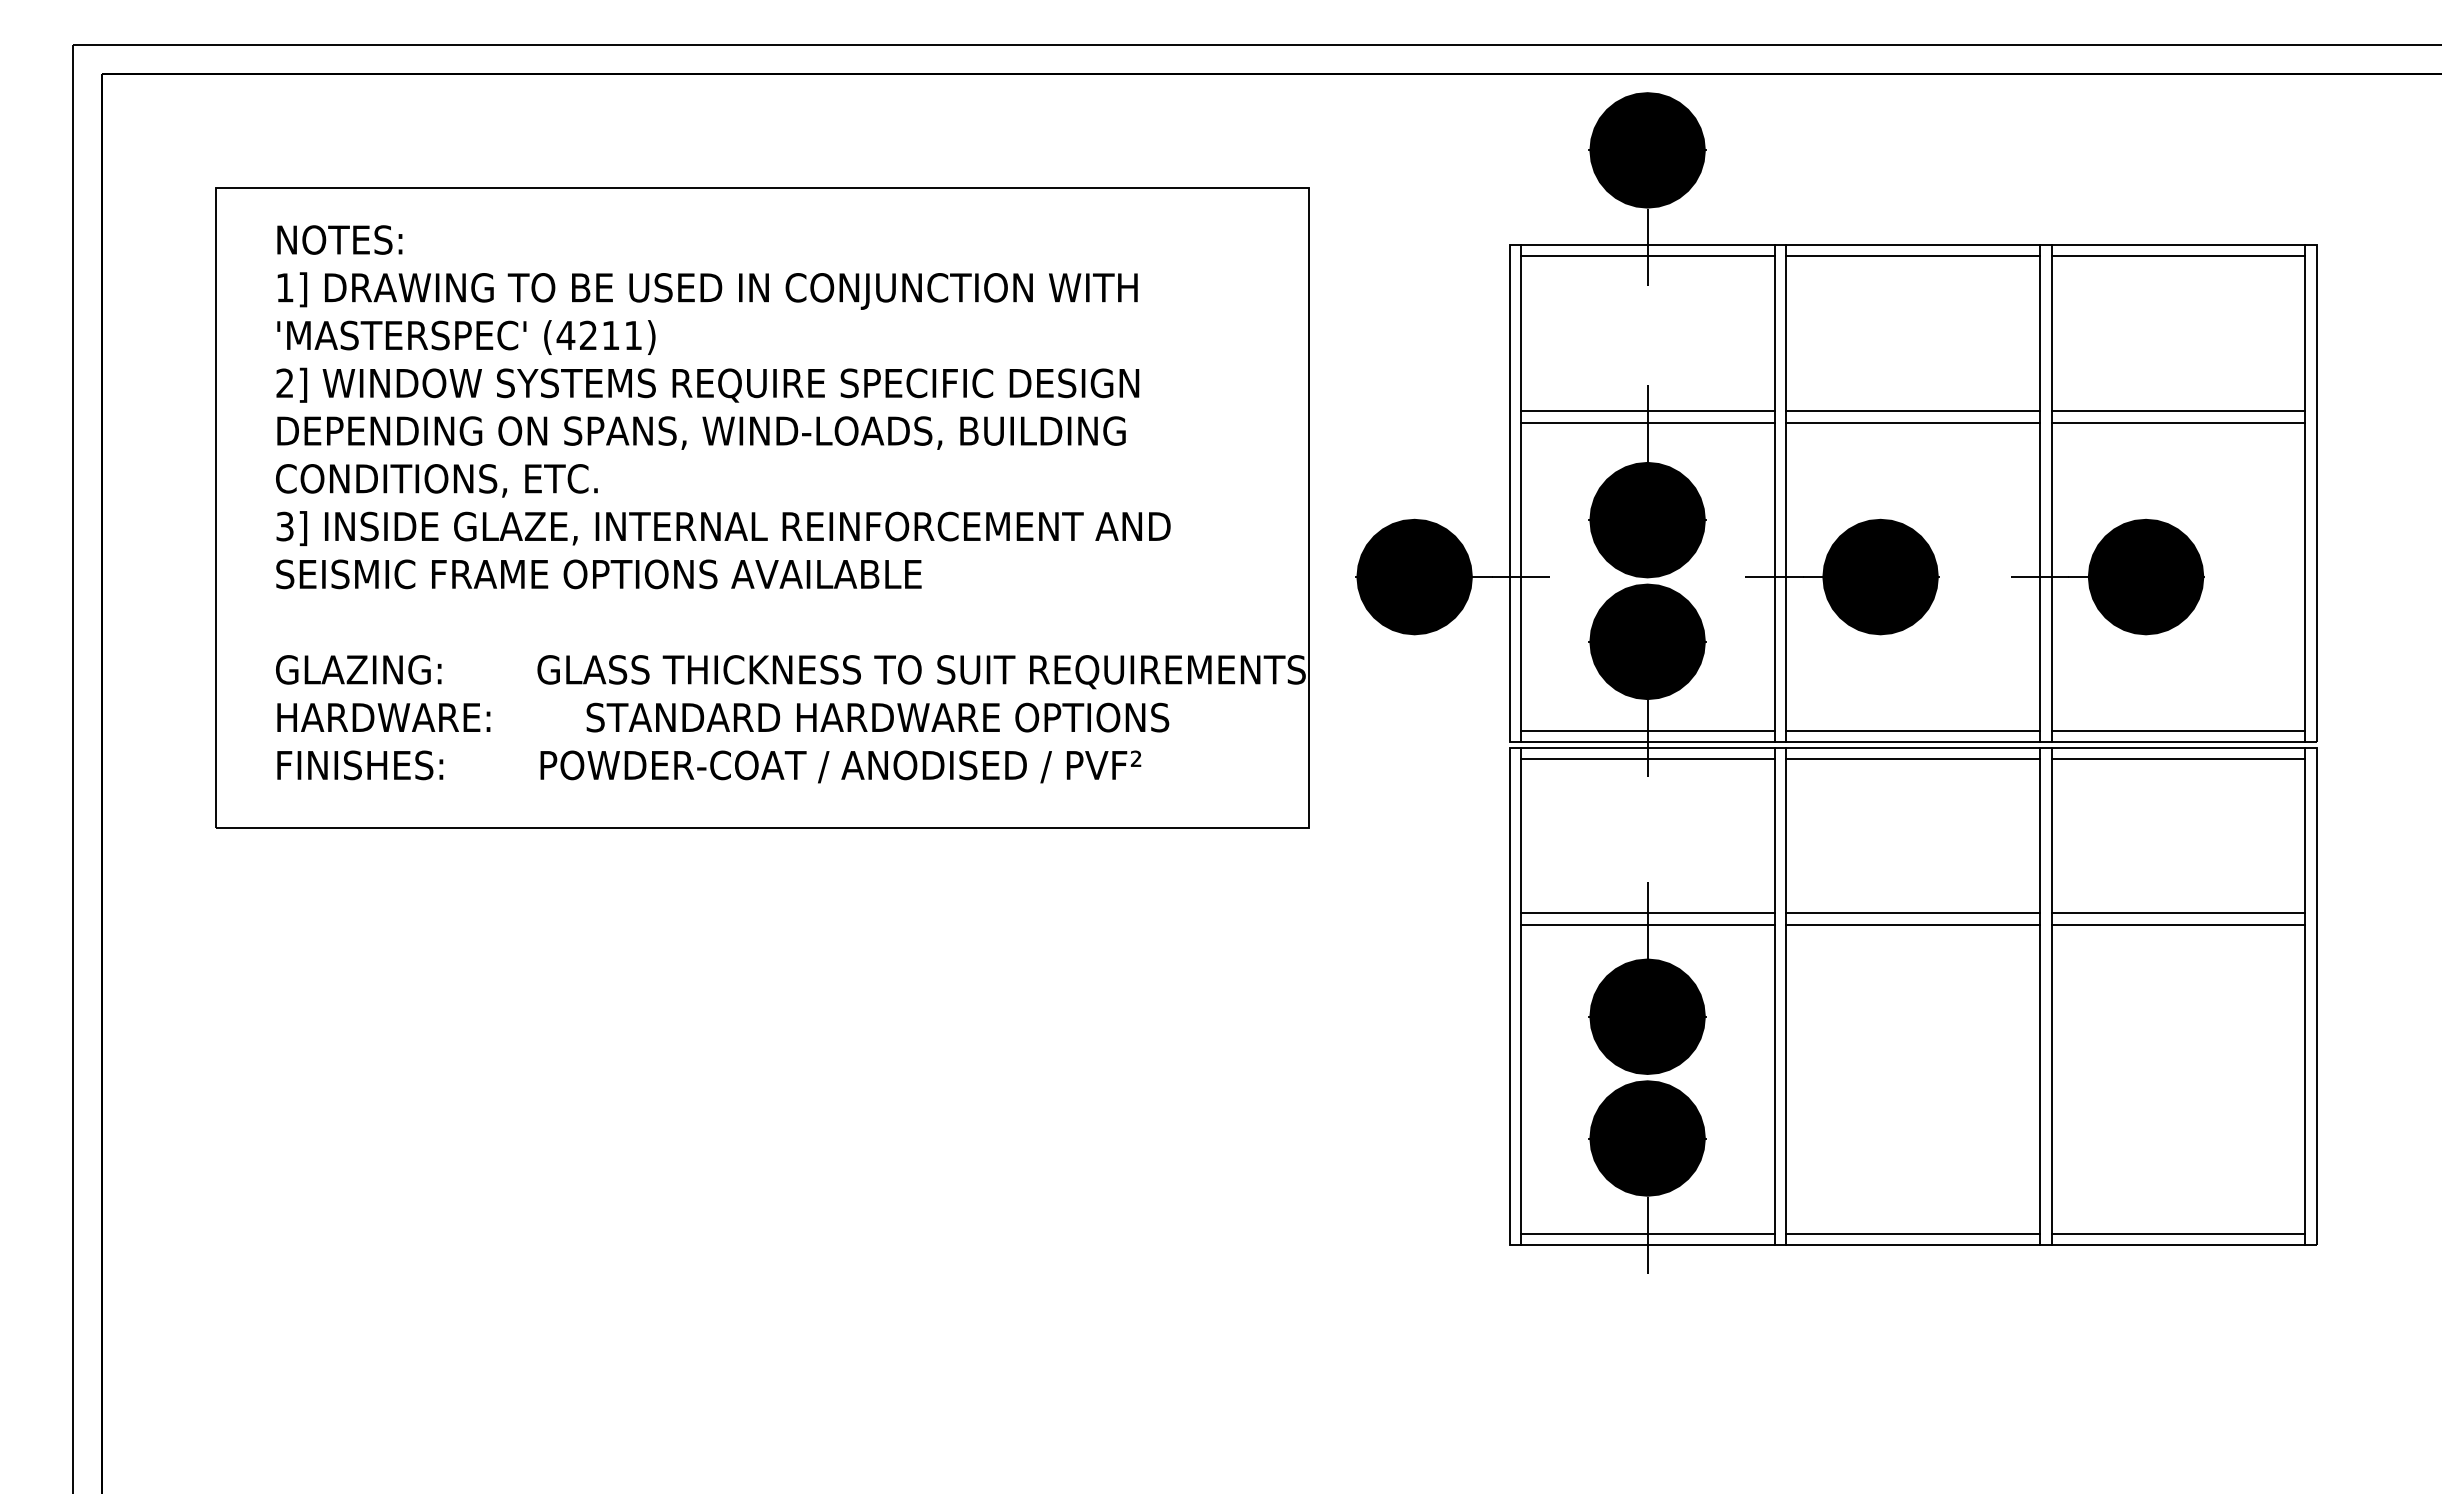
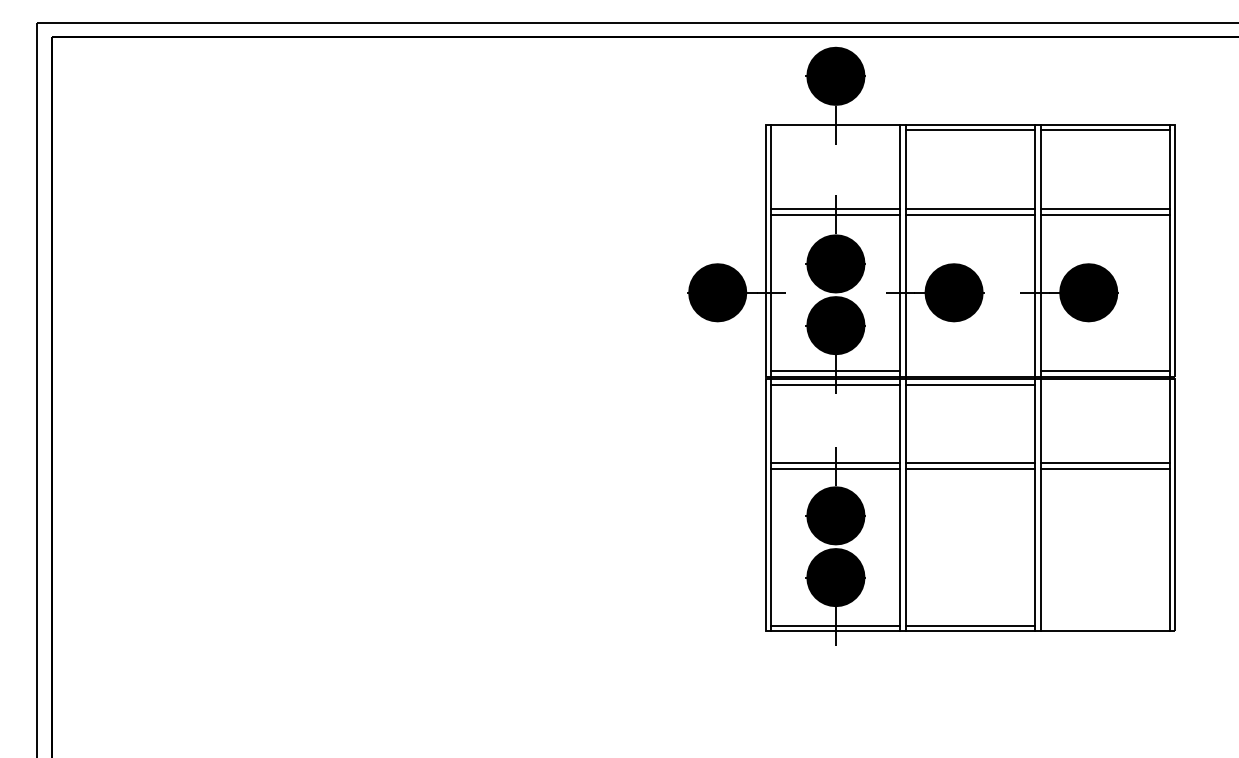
line: (1646, 257) -> (835, 130), removed
part: (761, 507) -> (386, 257), removed
line: (1912, 730) -> (970, 370), removed
line: (2177, 757) -> (1104, 384), removed
line: (2177, 1232) -> (1104, 625), removed

